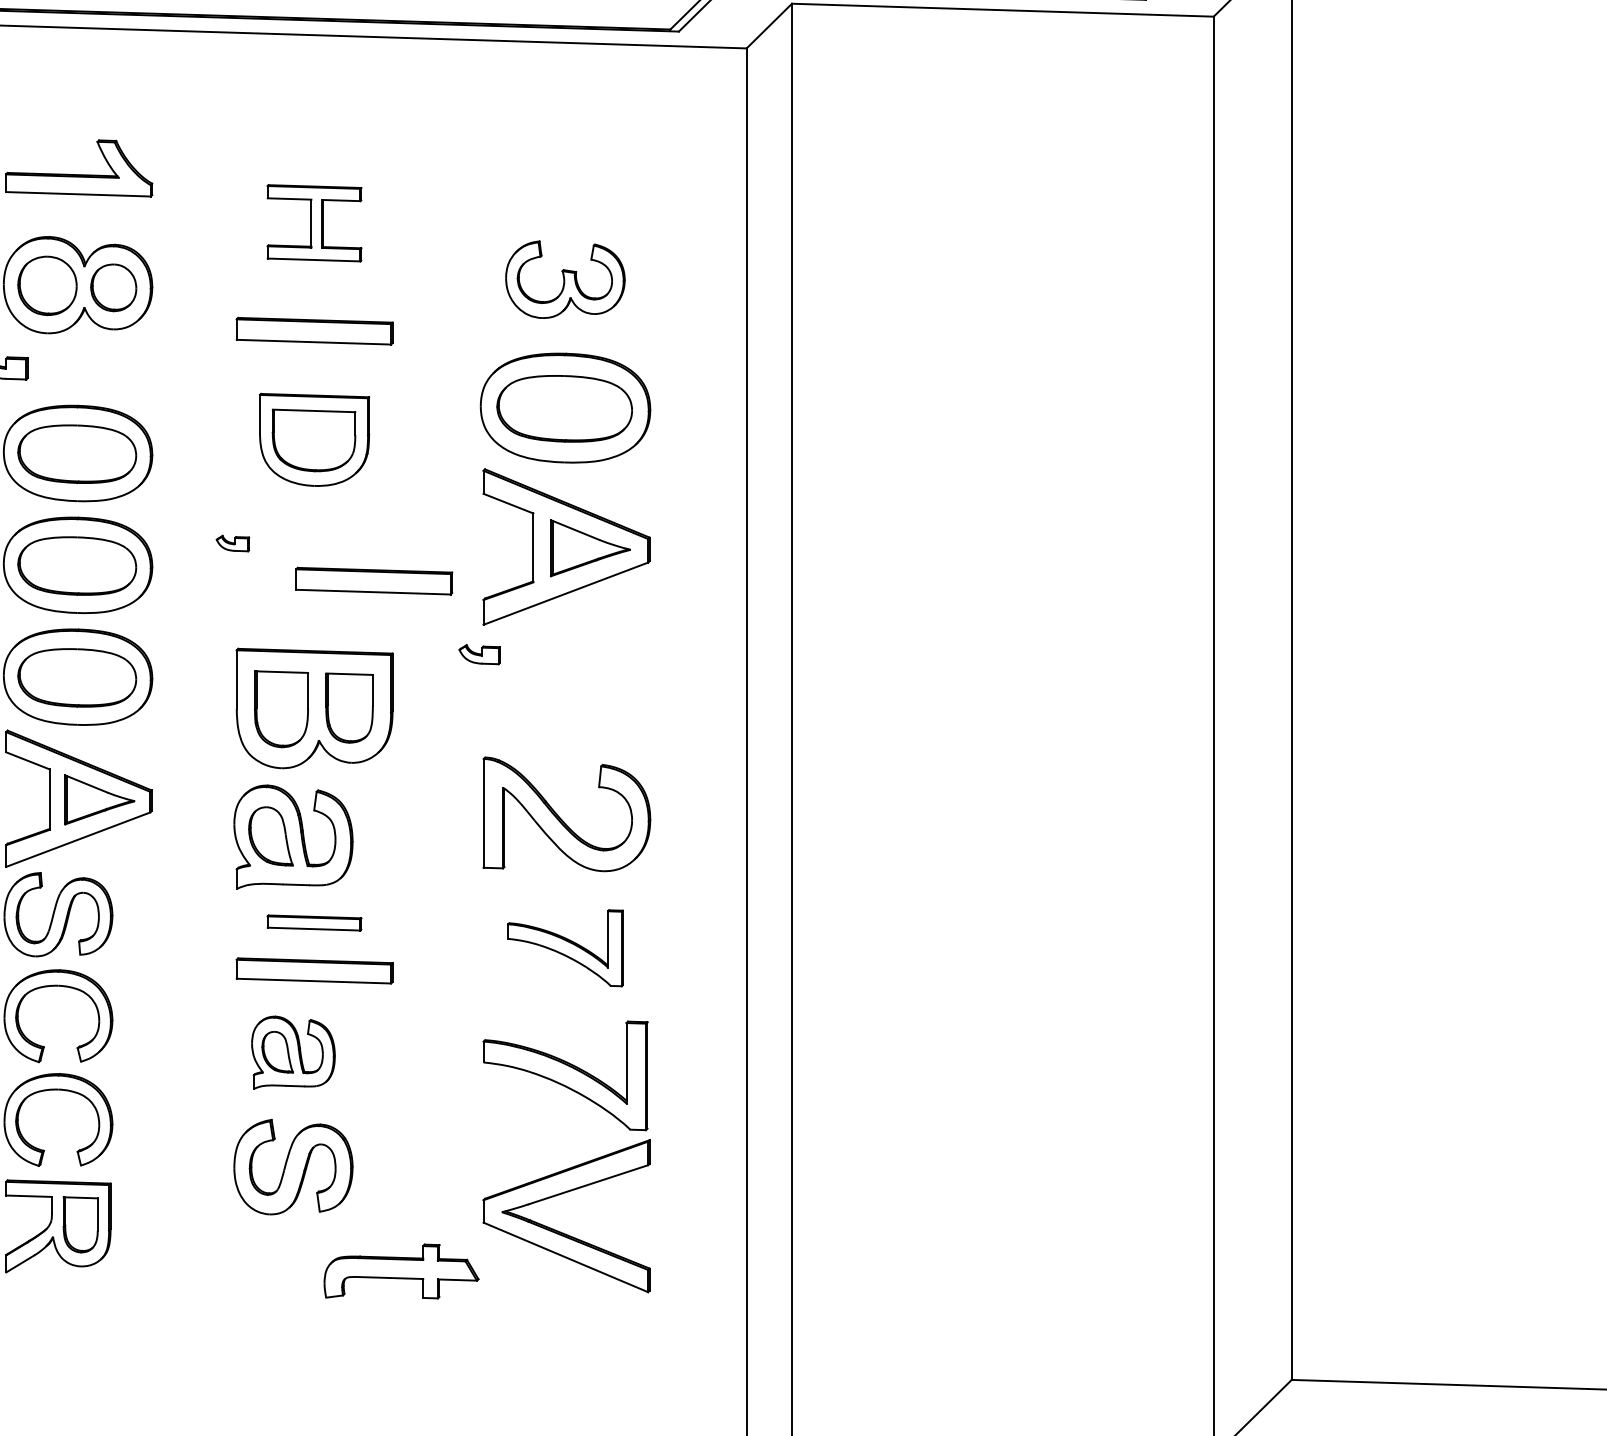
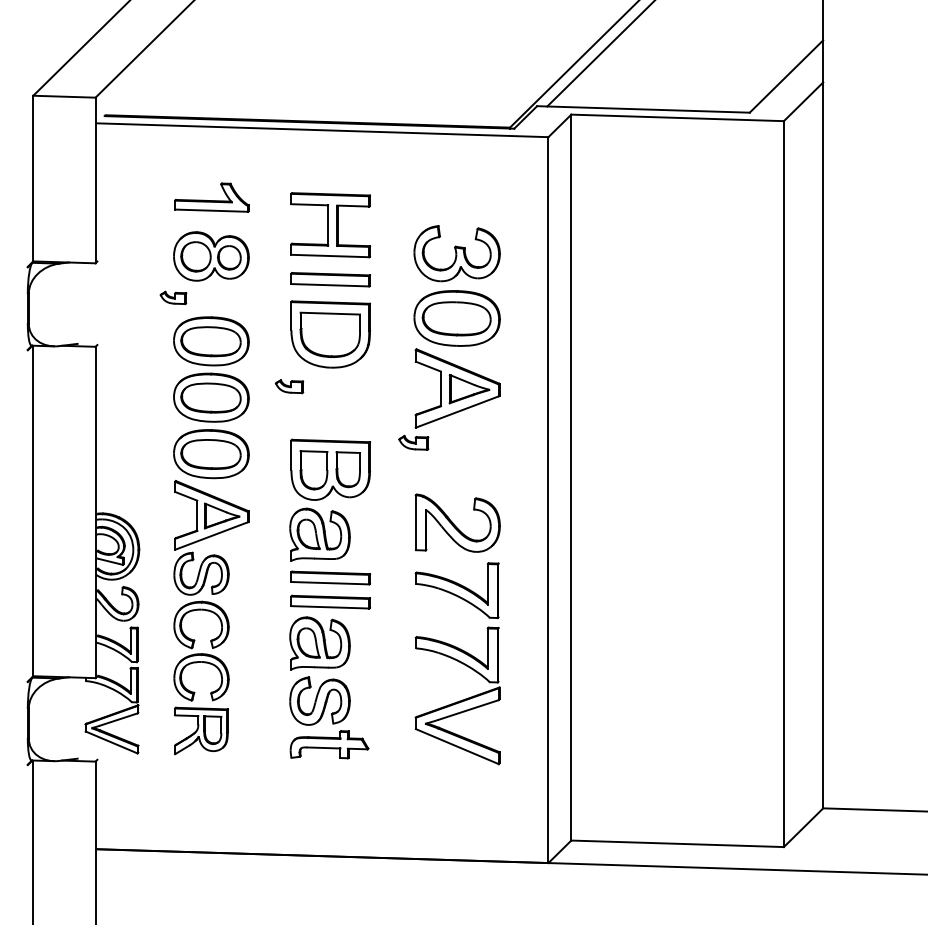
part: (314, 223) -> (330, 225), size x1.67
part: (564, 279) -> (456, 253), size x1.43
part: (314, 439) -> (330, 334), size x1.43
part: (232, 543) -> (289, 386), size x1.67
part: (373, 580) -> (360, 405), removed
part: (478, 654) -> (413, 442), size x1.43
part: (314, 921) -> (330, 577), size x1.67
part: (564, 947) -> (456, 590), size x1.43
part: (292, 1052) -> (319, 643), size x1.43
part: (401, 1271) -> (329, 744), moved

